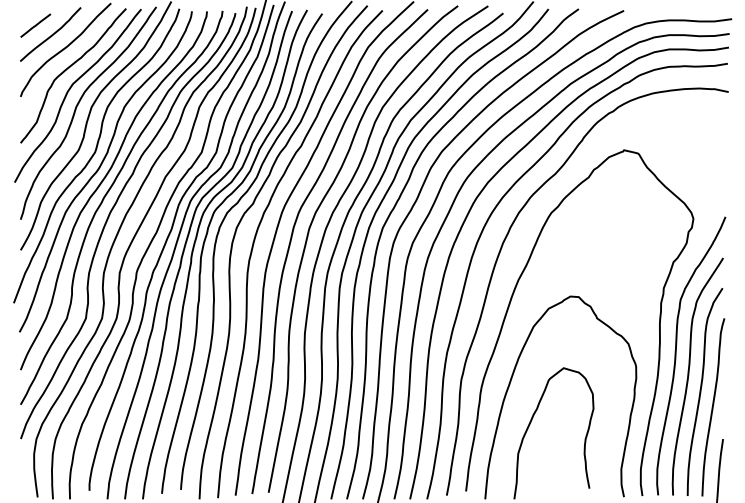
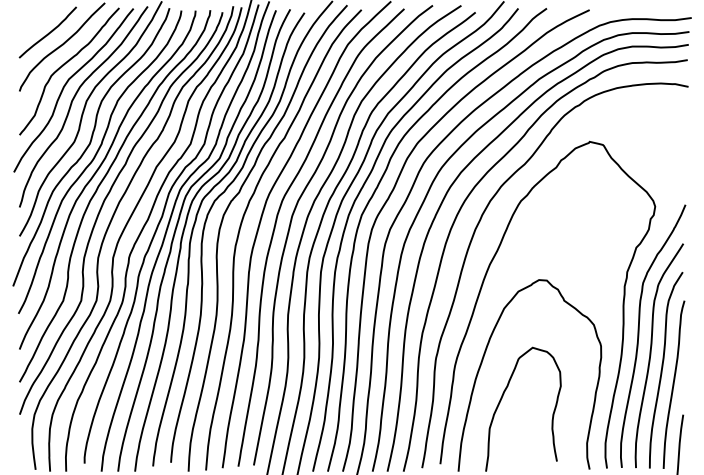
line: (35, 25) -> (33, 23), removed

